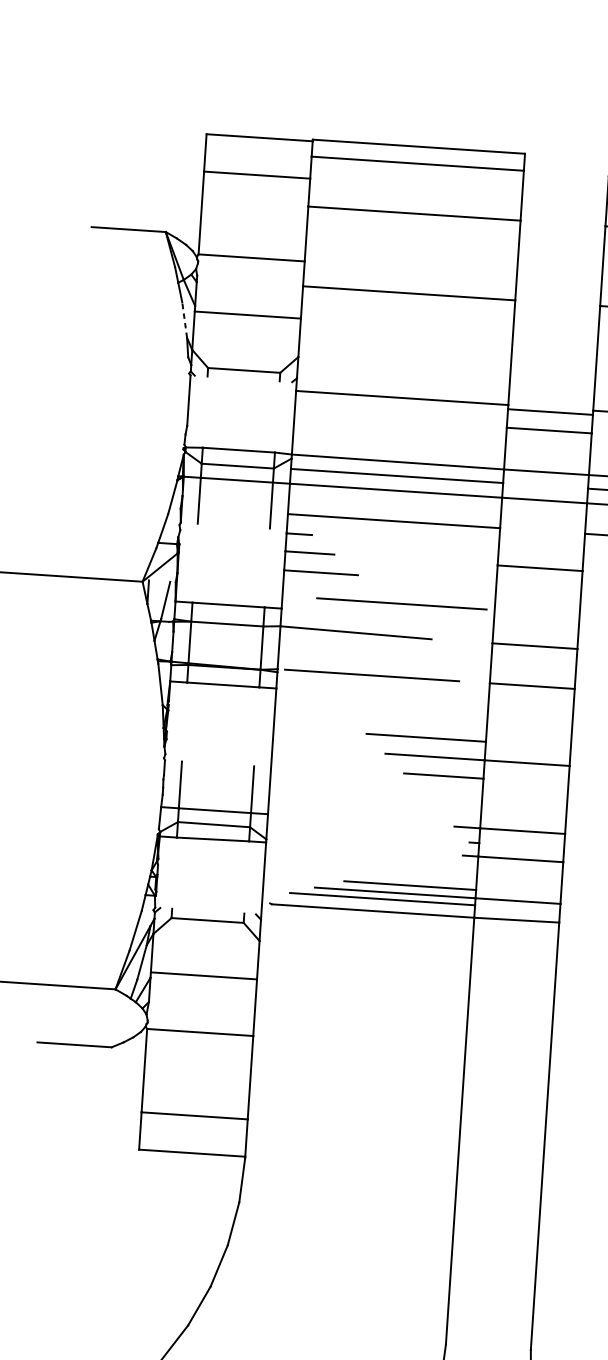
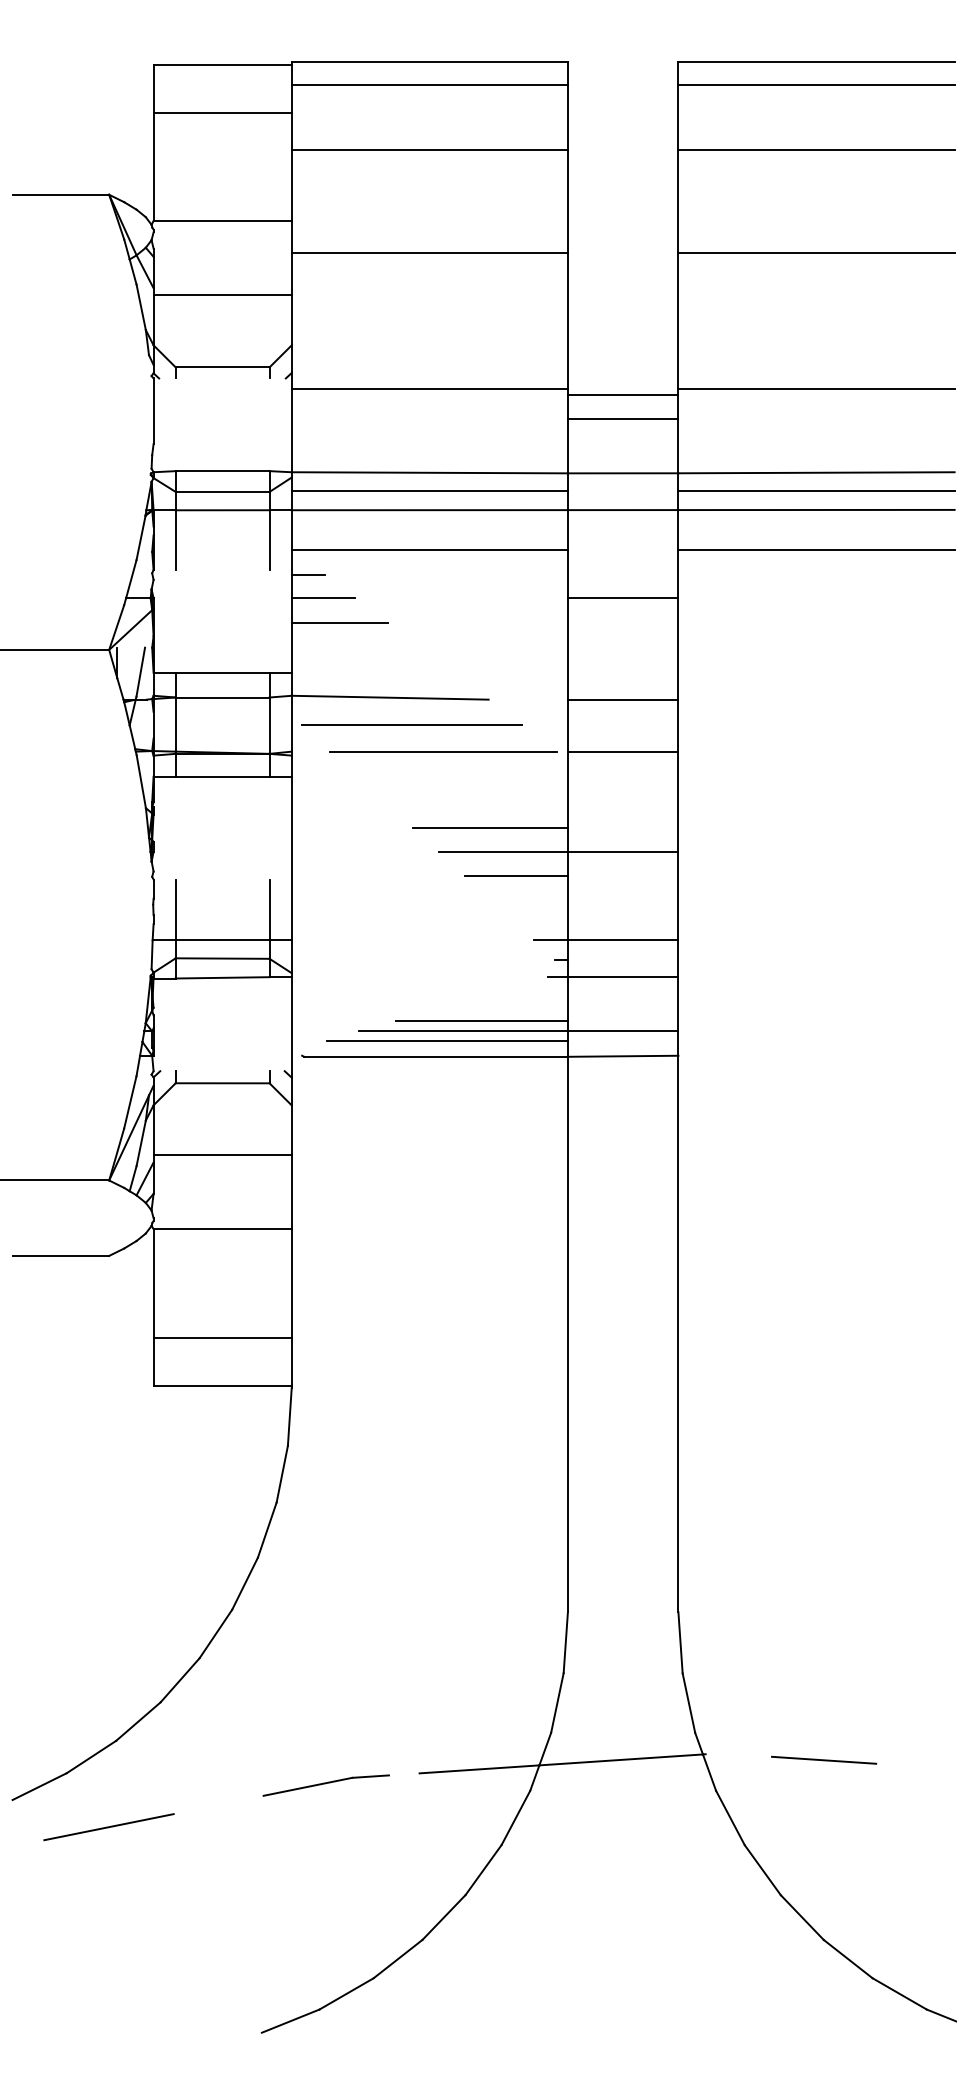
line: (184, 319) -> (141, 306), dashed -> solid
line: (401, 603) -> (411, 724), moved
line: (371, 675) -> (443, 751), moved

